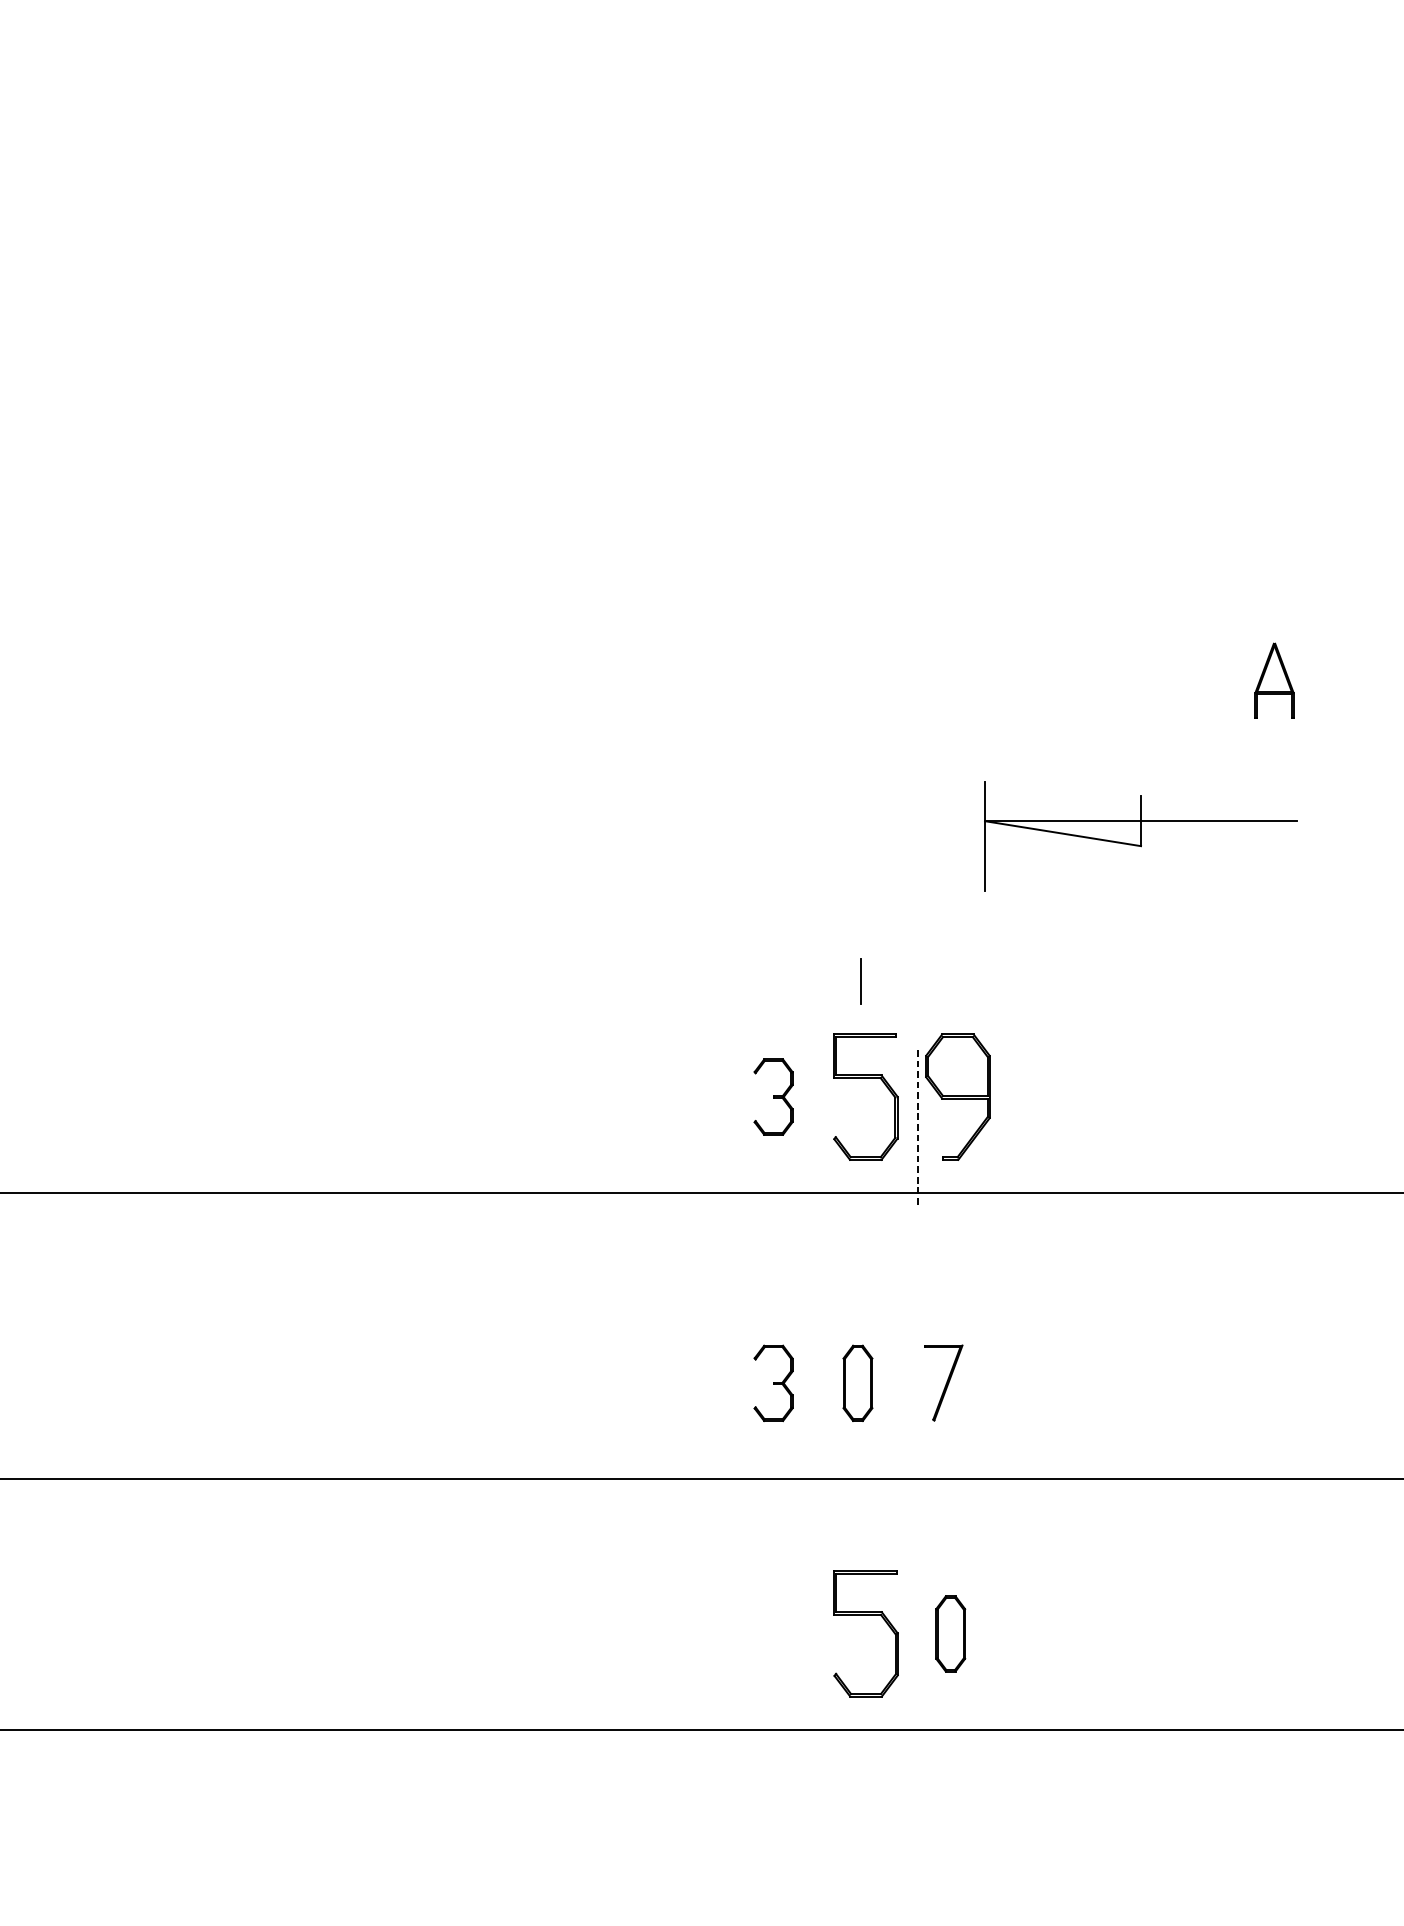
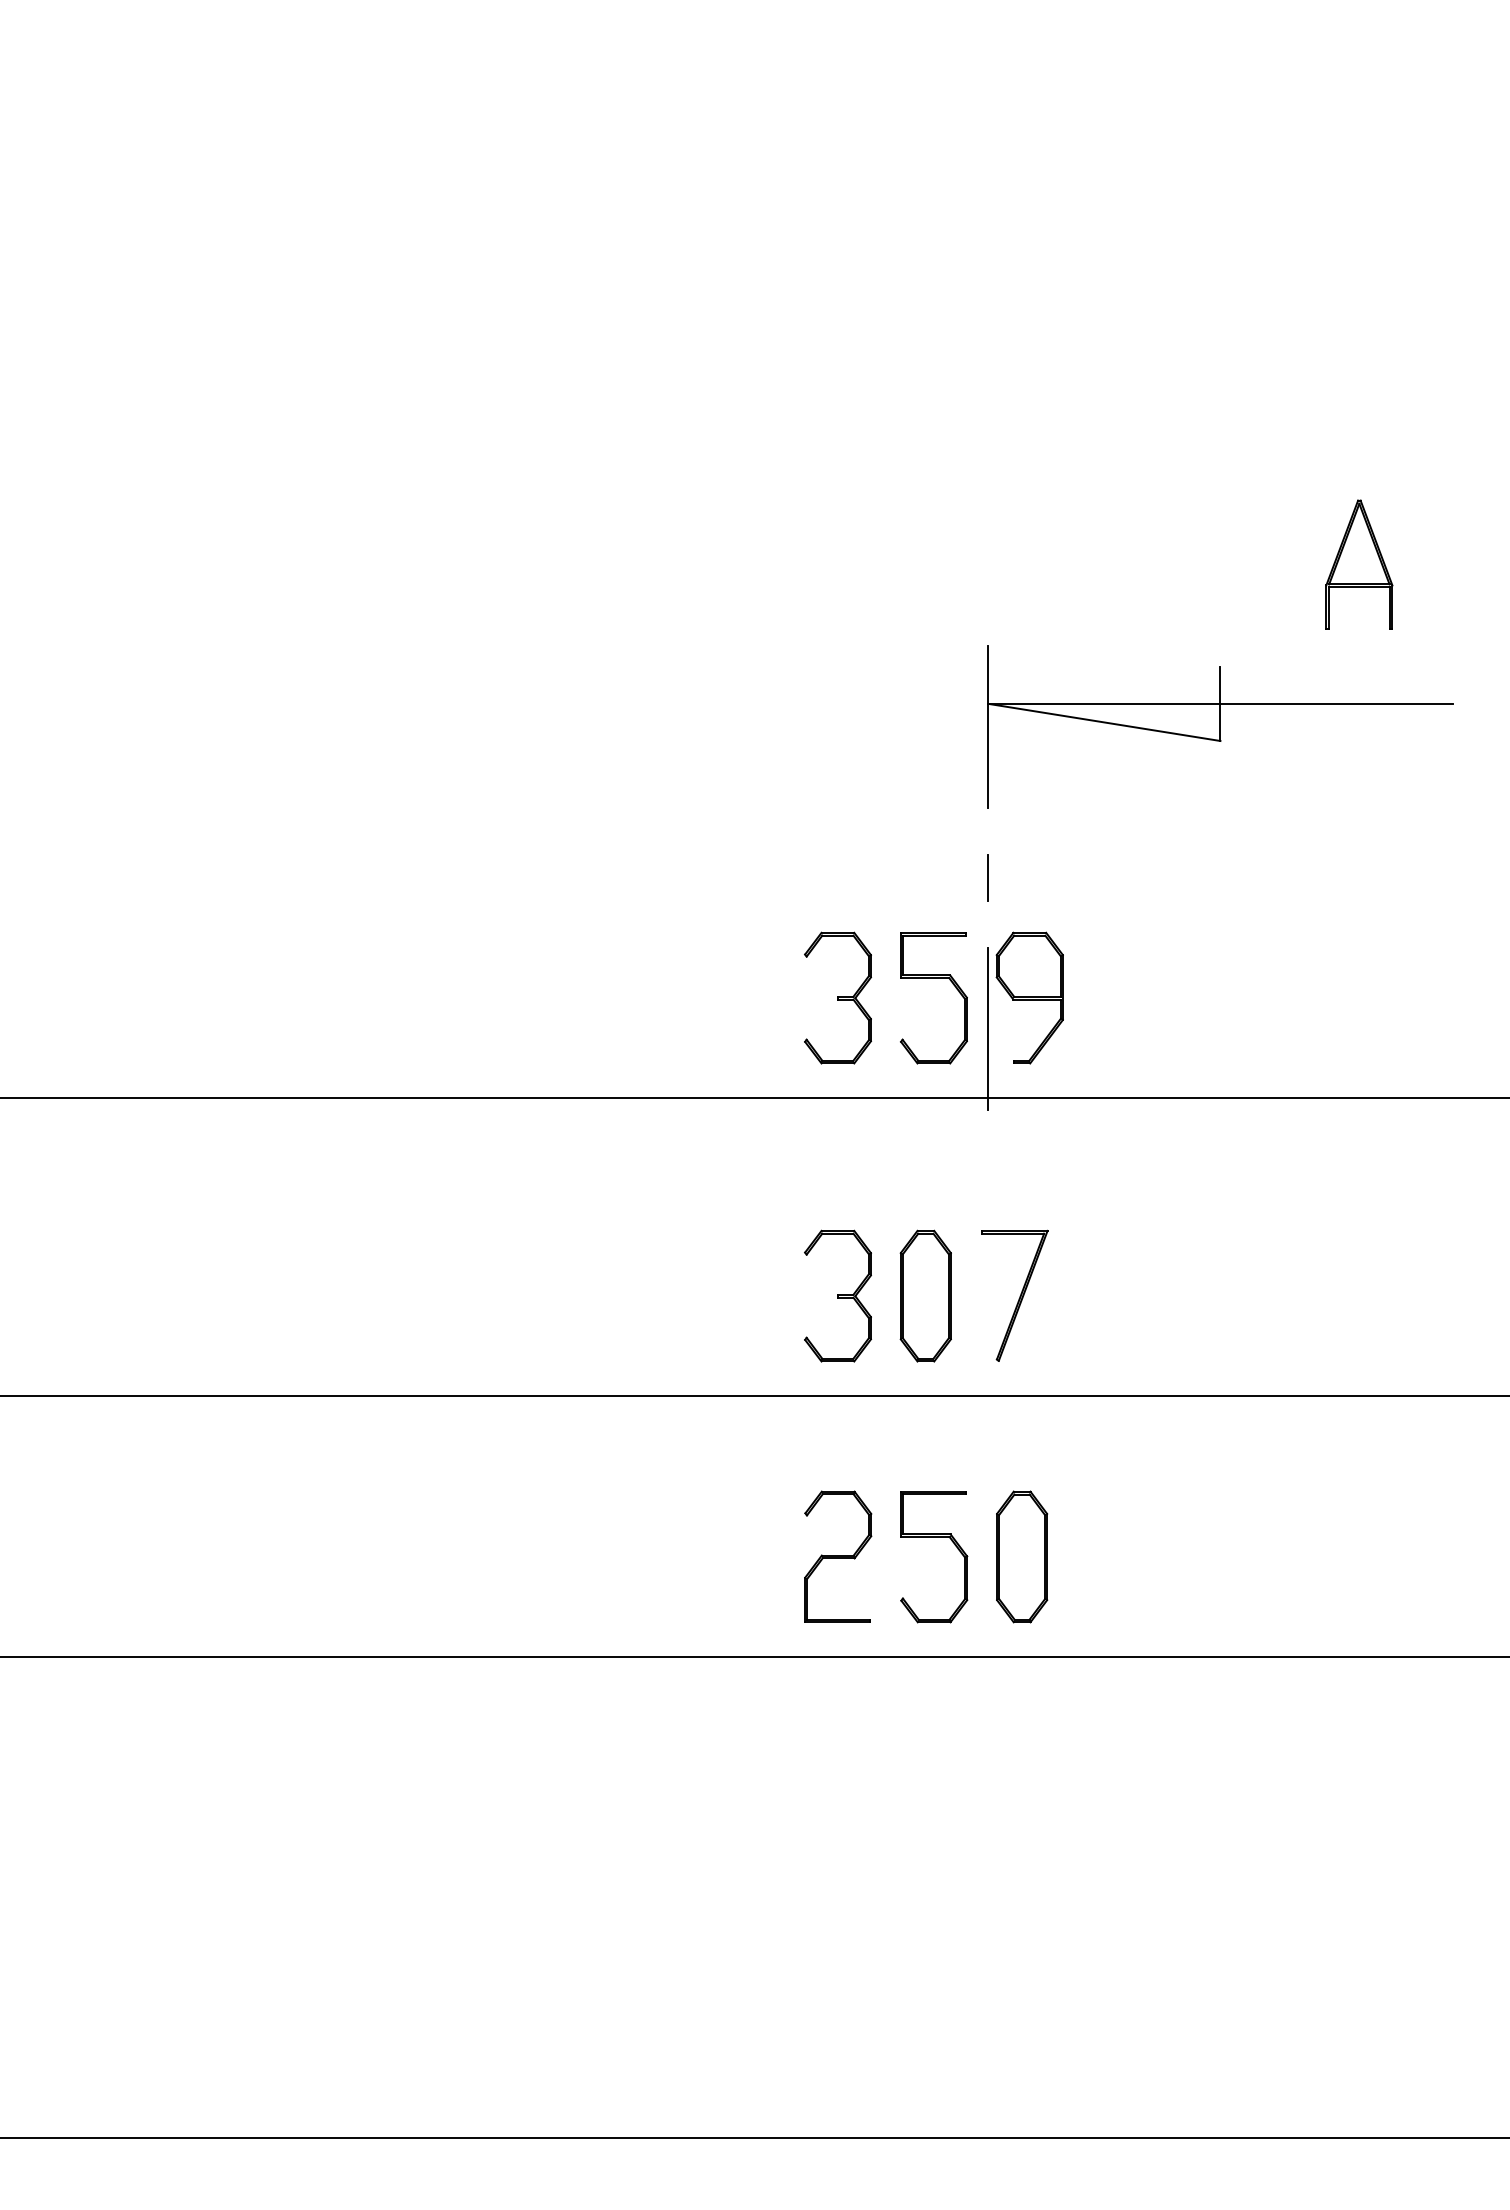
part: (1274, 680) -> (1359, 564), size x1.67
part: (1141, 836) -> (1220, 726), size x1.43
line: (860, 981) -> (987, 877), moved
part: (773, 1096) -> (837, 997), size x1.67
line: (918, 1126) -> (988, 1028), dashed -> solid
part: (773, 1382) -> (837, 1295), size x1.67
part: (857, 1382) -> (925, 1295), size x1.67
part: (943, 1382) -> (1014, 1295), size x1.67
part: (774, 1633) -> (838, 1556), added
part: (950, 1633) -> (1022, 1556), size x1.67

